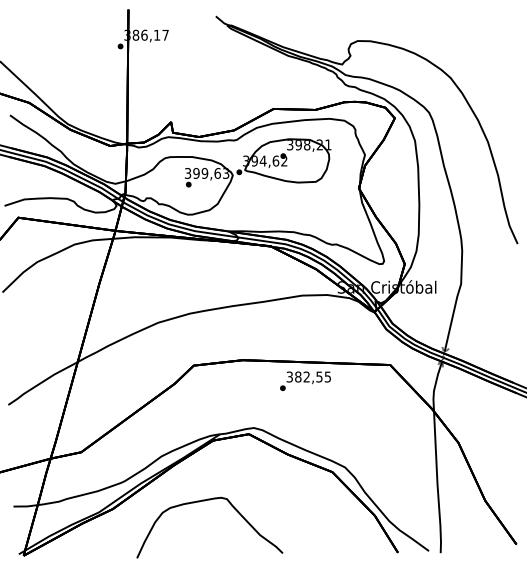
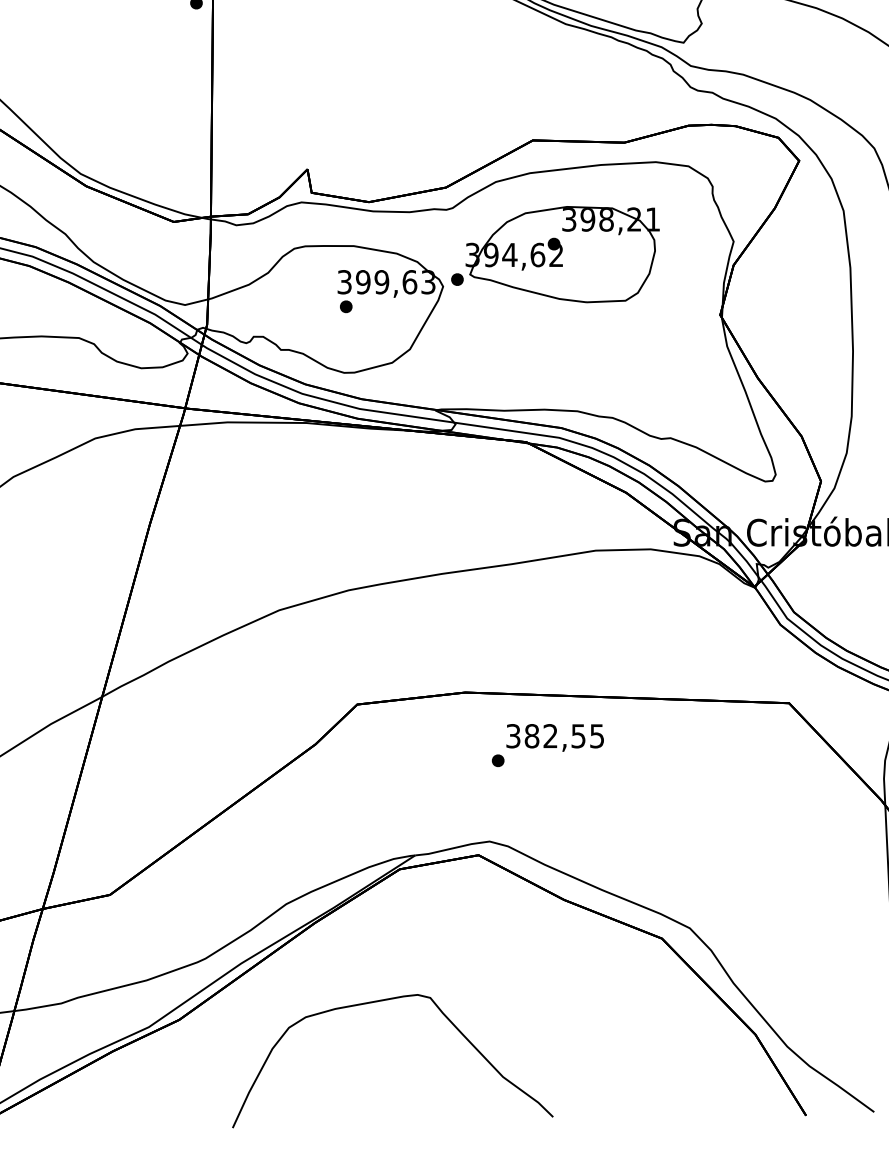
text: (305, 380) -> (547, 743), moved

